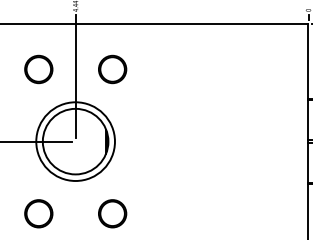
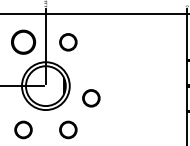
circle: (38, 69) -> (23, 42), size x1.4
circle: (150, 161) -> (91, 98), added

